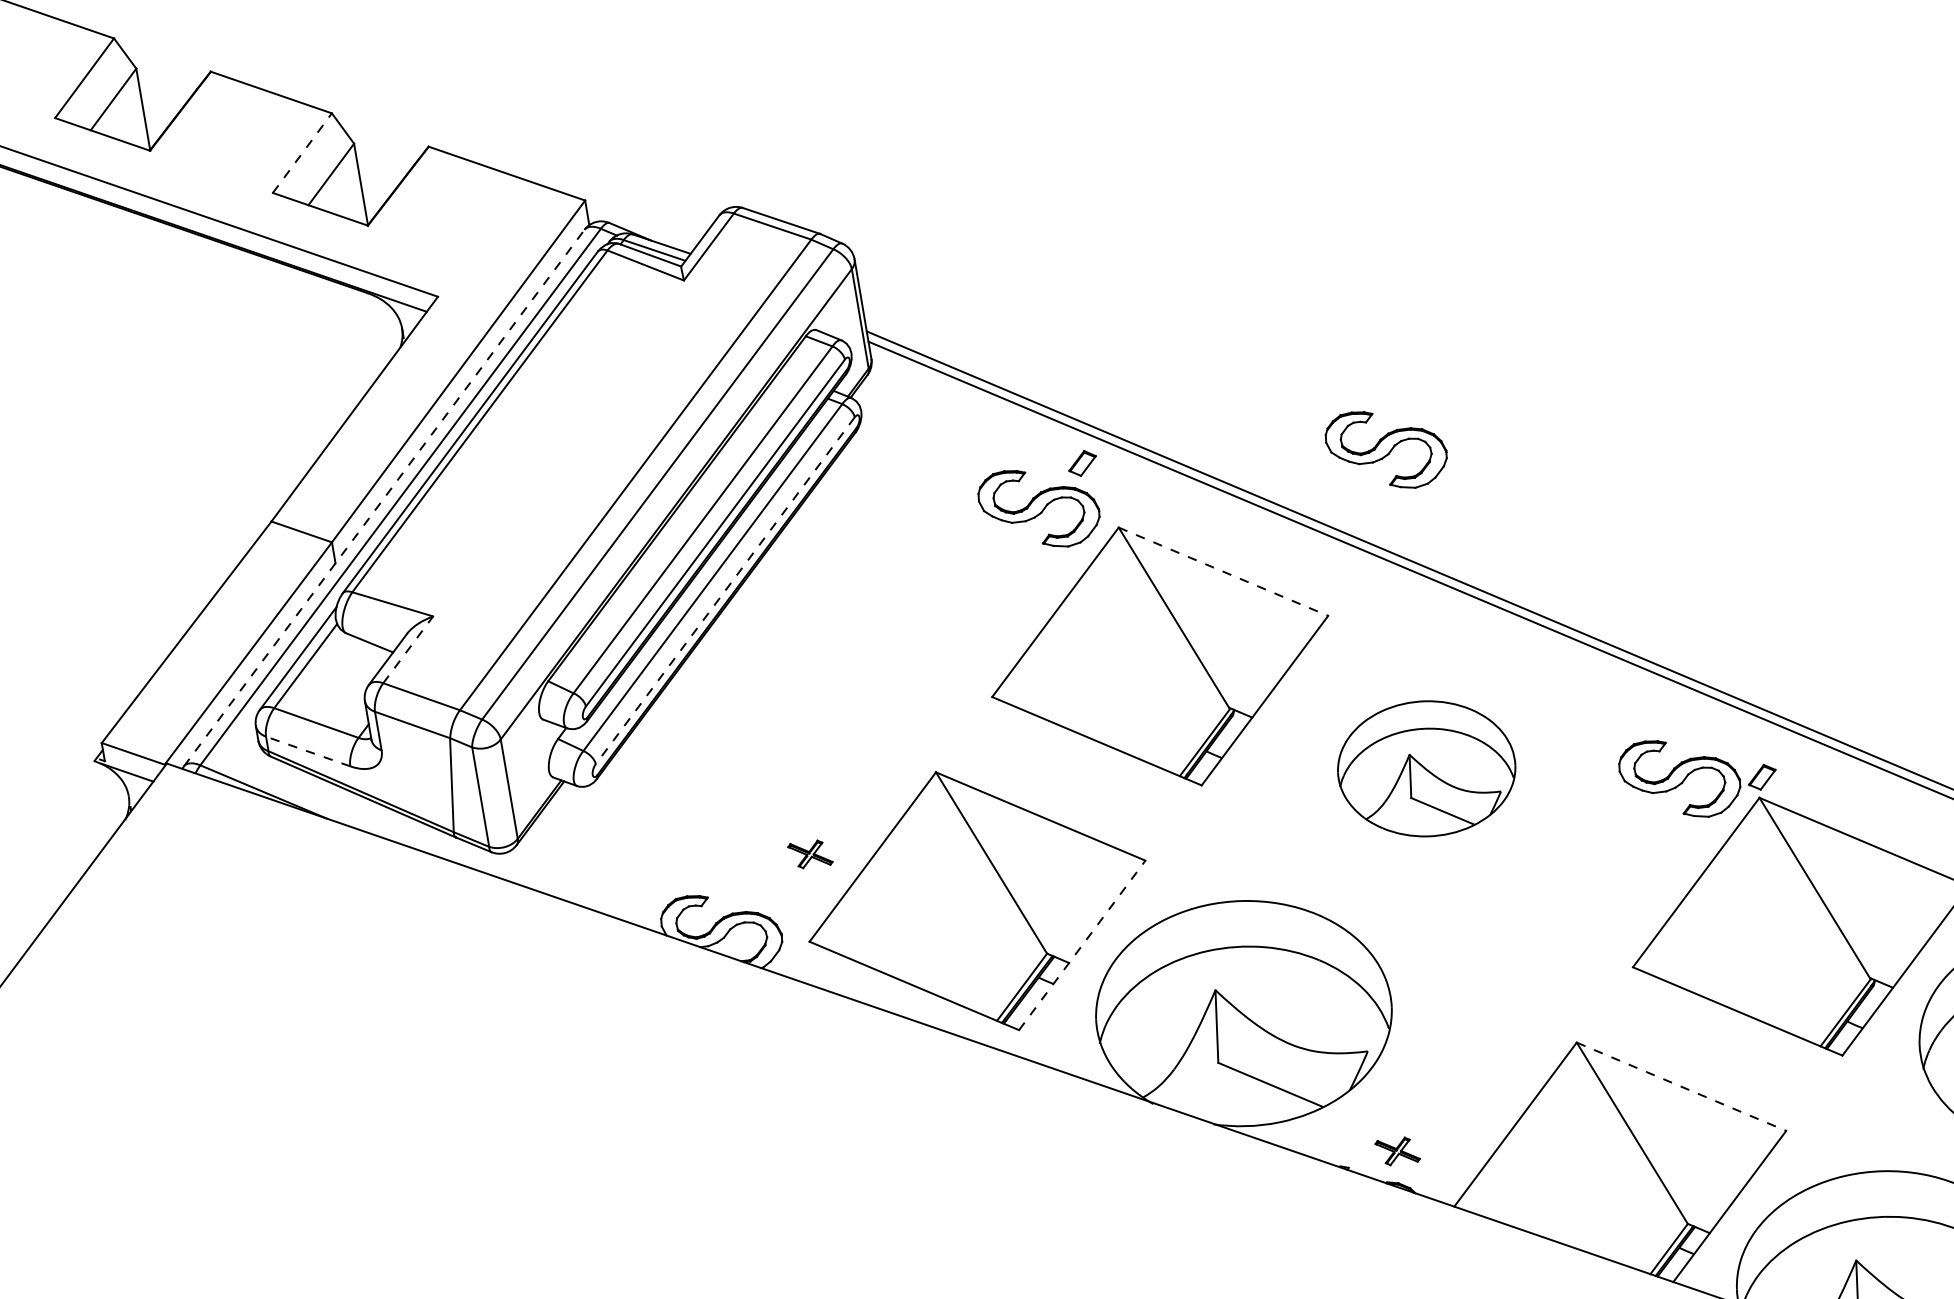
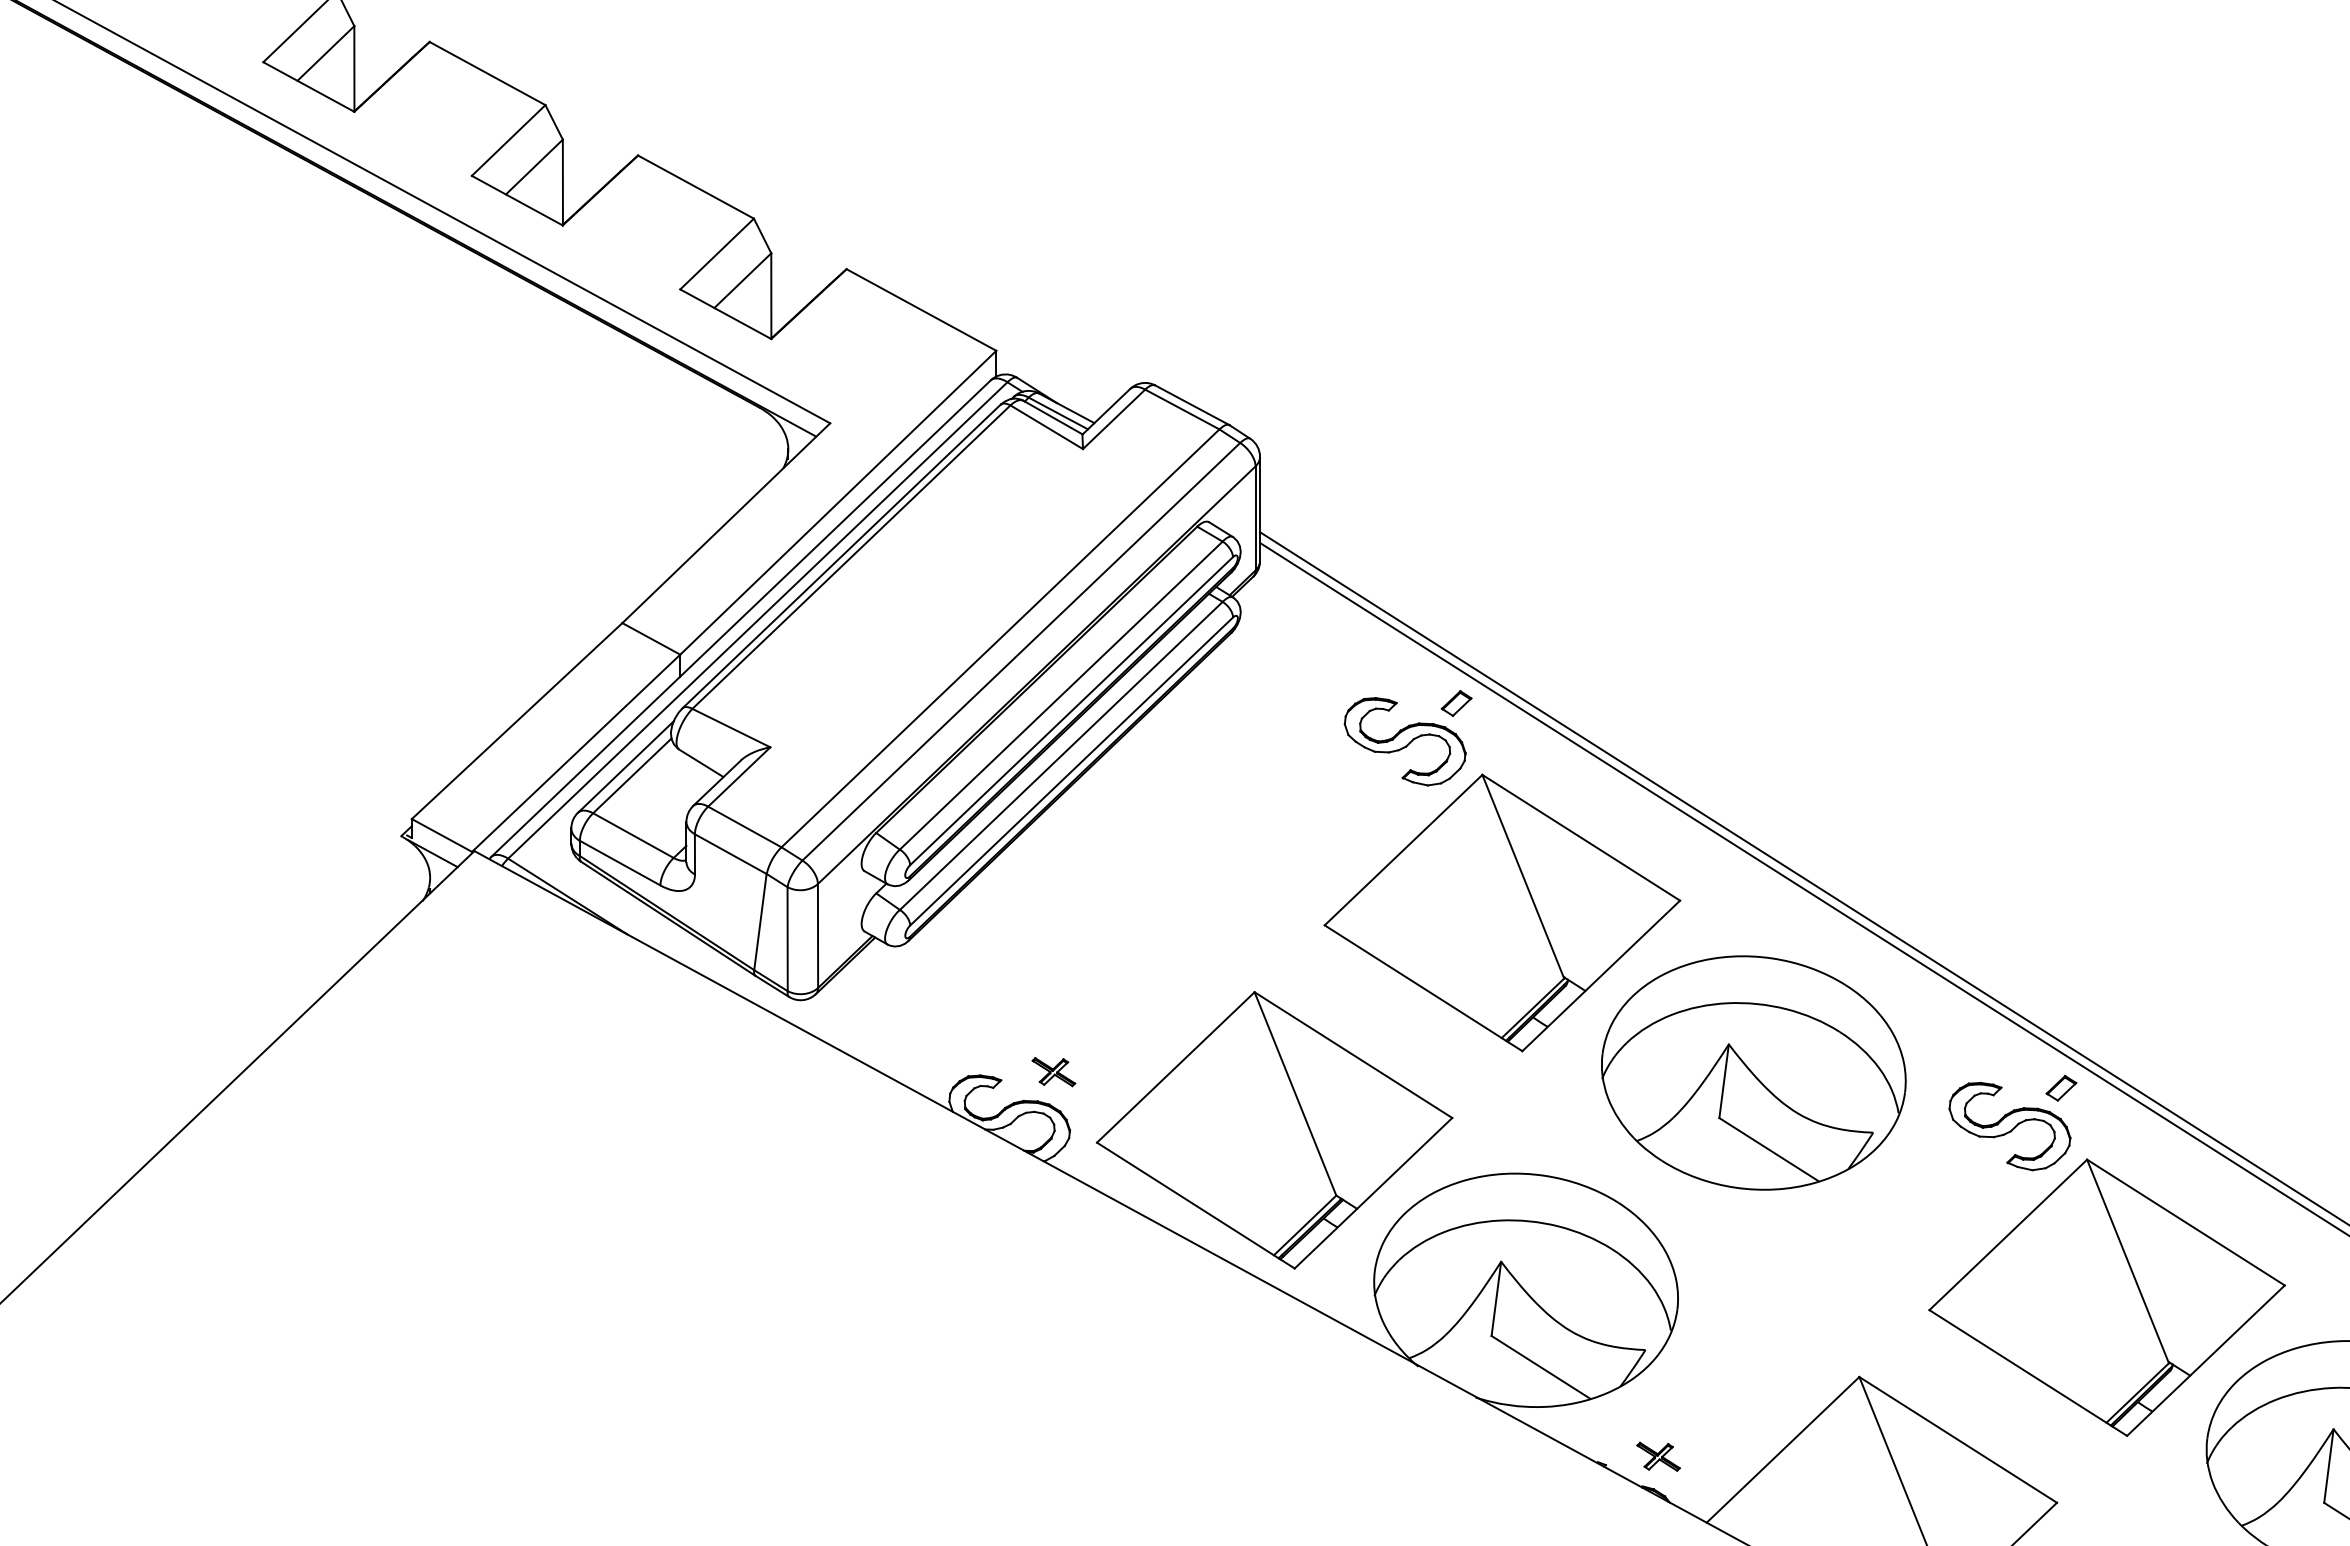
line: (302, 152) -> (717, 253), dashed -> solid
part: (1386, 449) -> (1767, 741), removed
line: (384, 497) -> (741, 618), dashed -> solid
line: (1223, 572) -> (1581, 838), dashed -> solid
line: (725, 590) -> (1071, 771), dashed -> solid
line: (408, 649) -> (739, 776), dashed -> solid
line: (307, 751) -> (619, 862), dashed -> solid
part: (1426, 768) -> (1753, 1072), size x1.67
part: (1762, 777) -> (2061, 1088), moved
part: (810, 854) -> (1053, 1072), moved
line: (1082, 945) -> (1373, 1193), dashed -> solid
line: (1681, 1087) -> (1958, 1440), dashed -> solid

